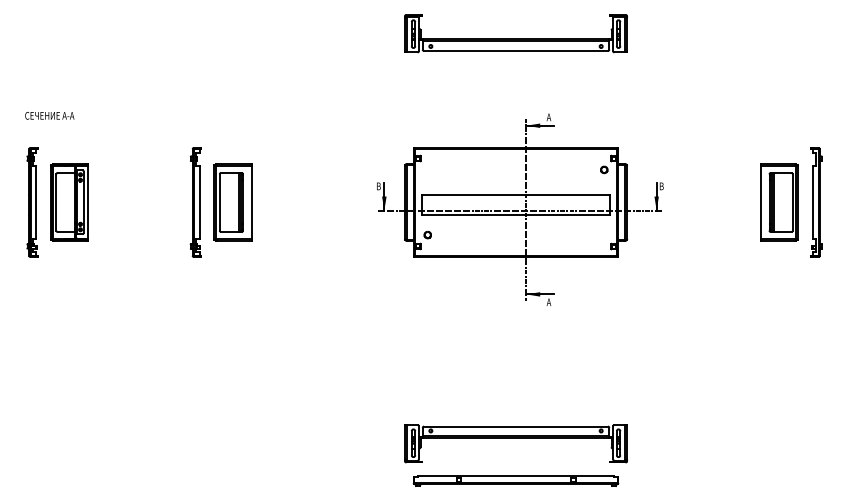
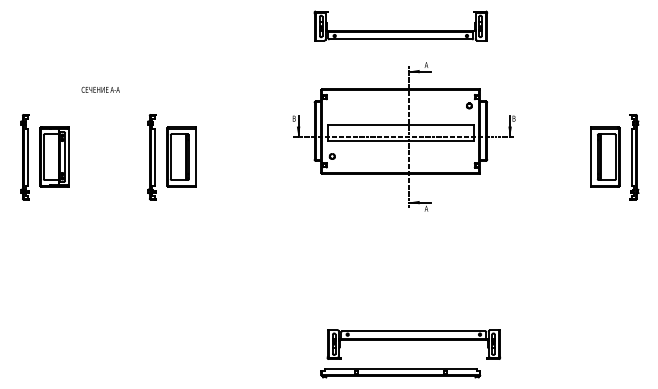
text: (49, 115) -> (100, 89), moved
part: (519, 209) -> (403, 136), moved
part: (515, 443) -> (413, 344), moved

